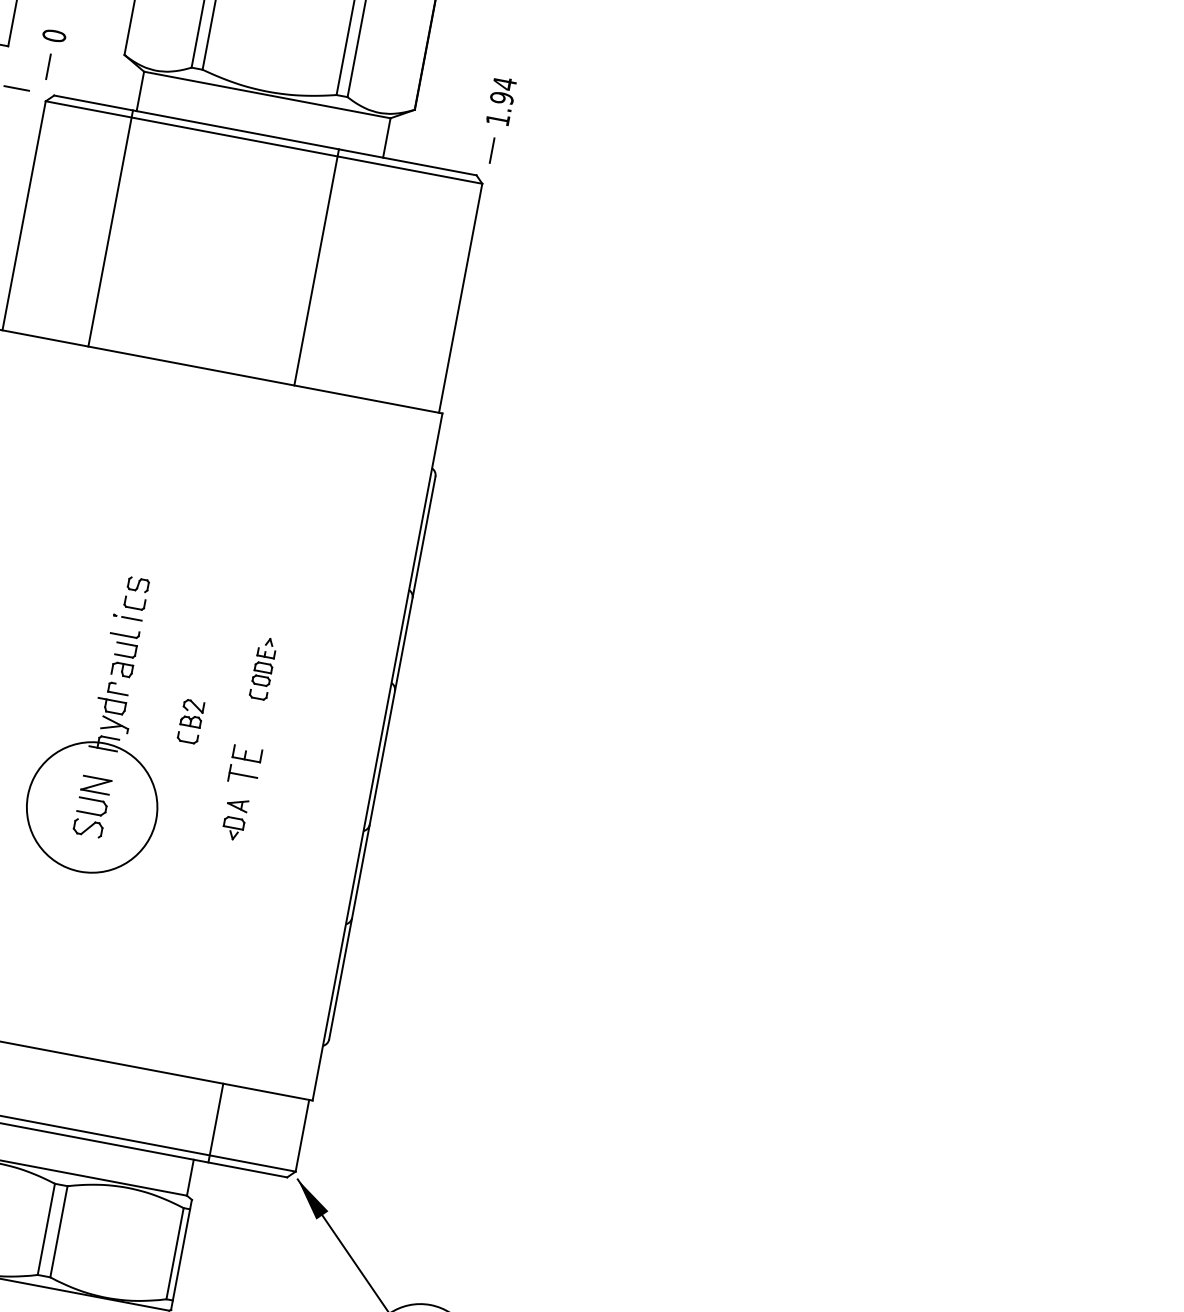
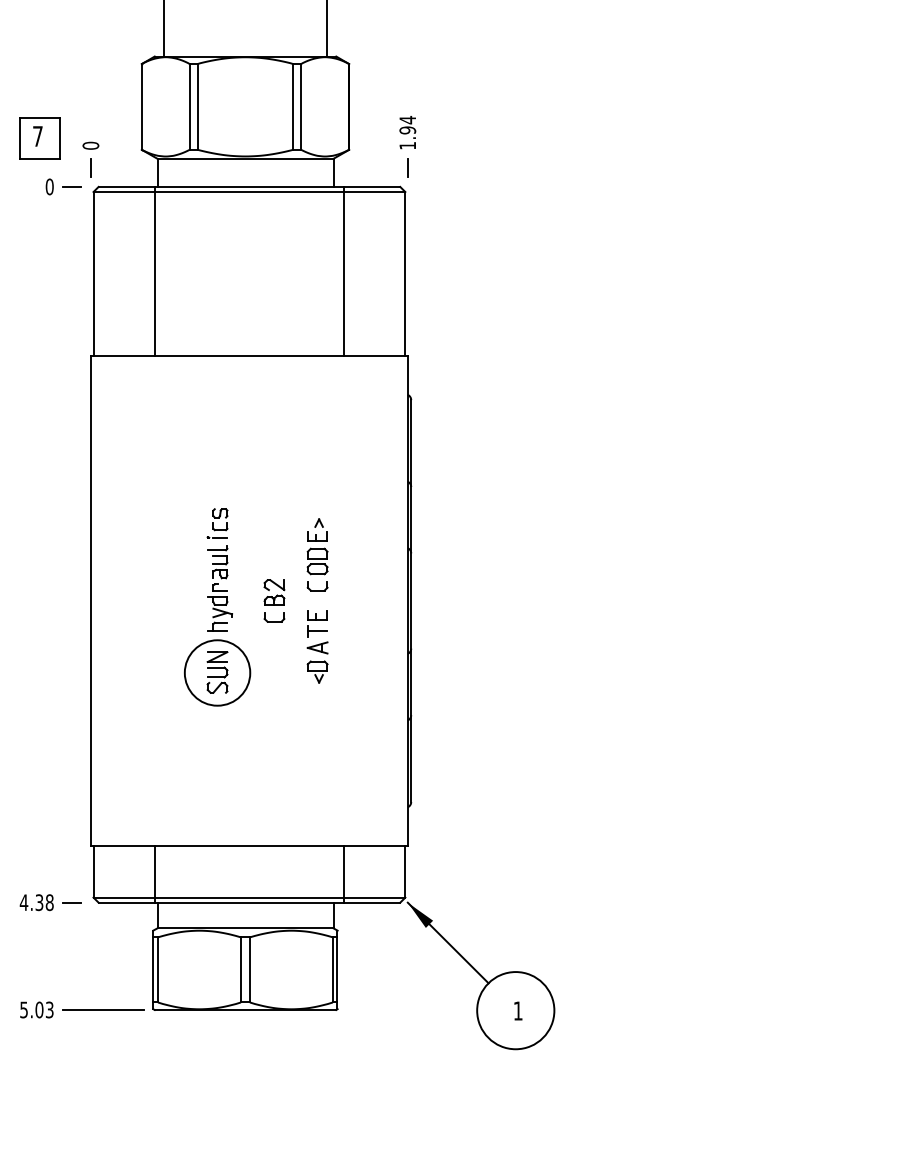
line: (317, 266) -> (344, 270), moved
part: (263, 668) -> (317, 554), size x1.67
part: (191, 721) -> (274, 600), size x1.43
circle: (92, 806) -> (217, 672), size x0.71
part: (234, 819) -> (317, 662), size x1.43

